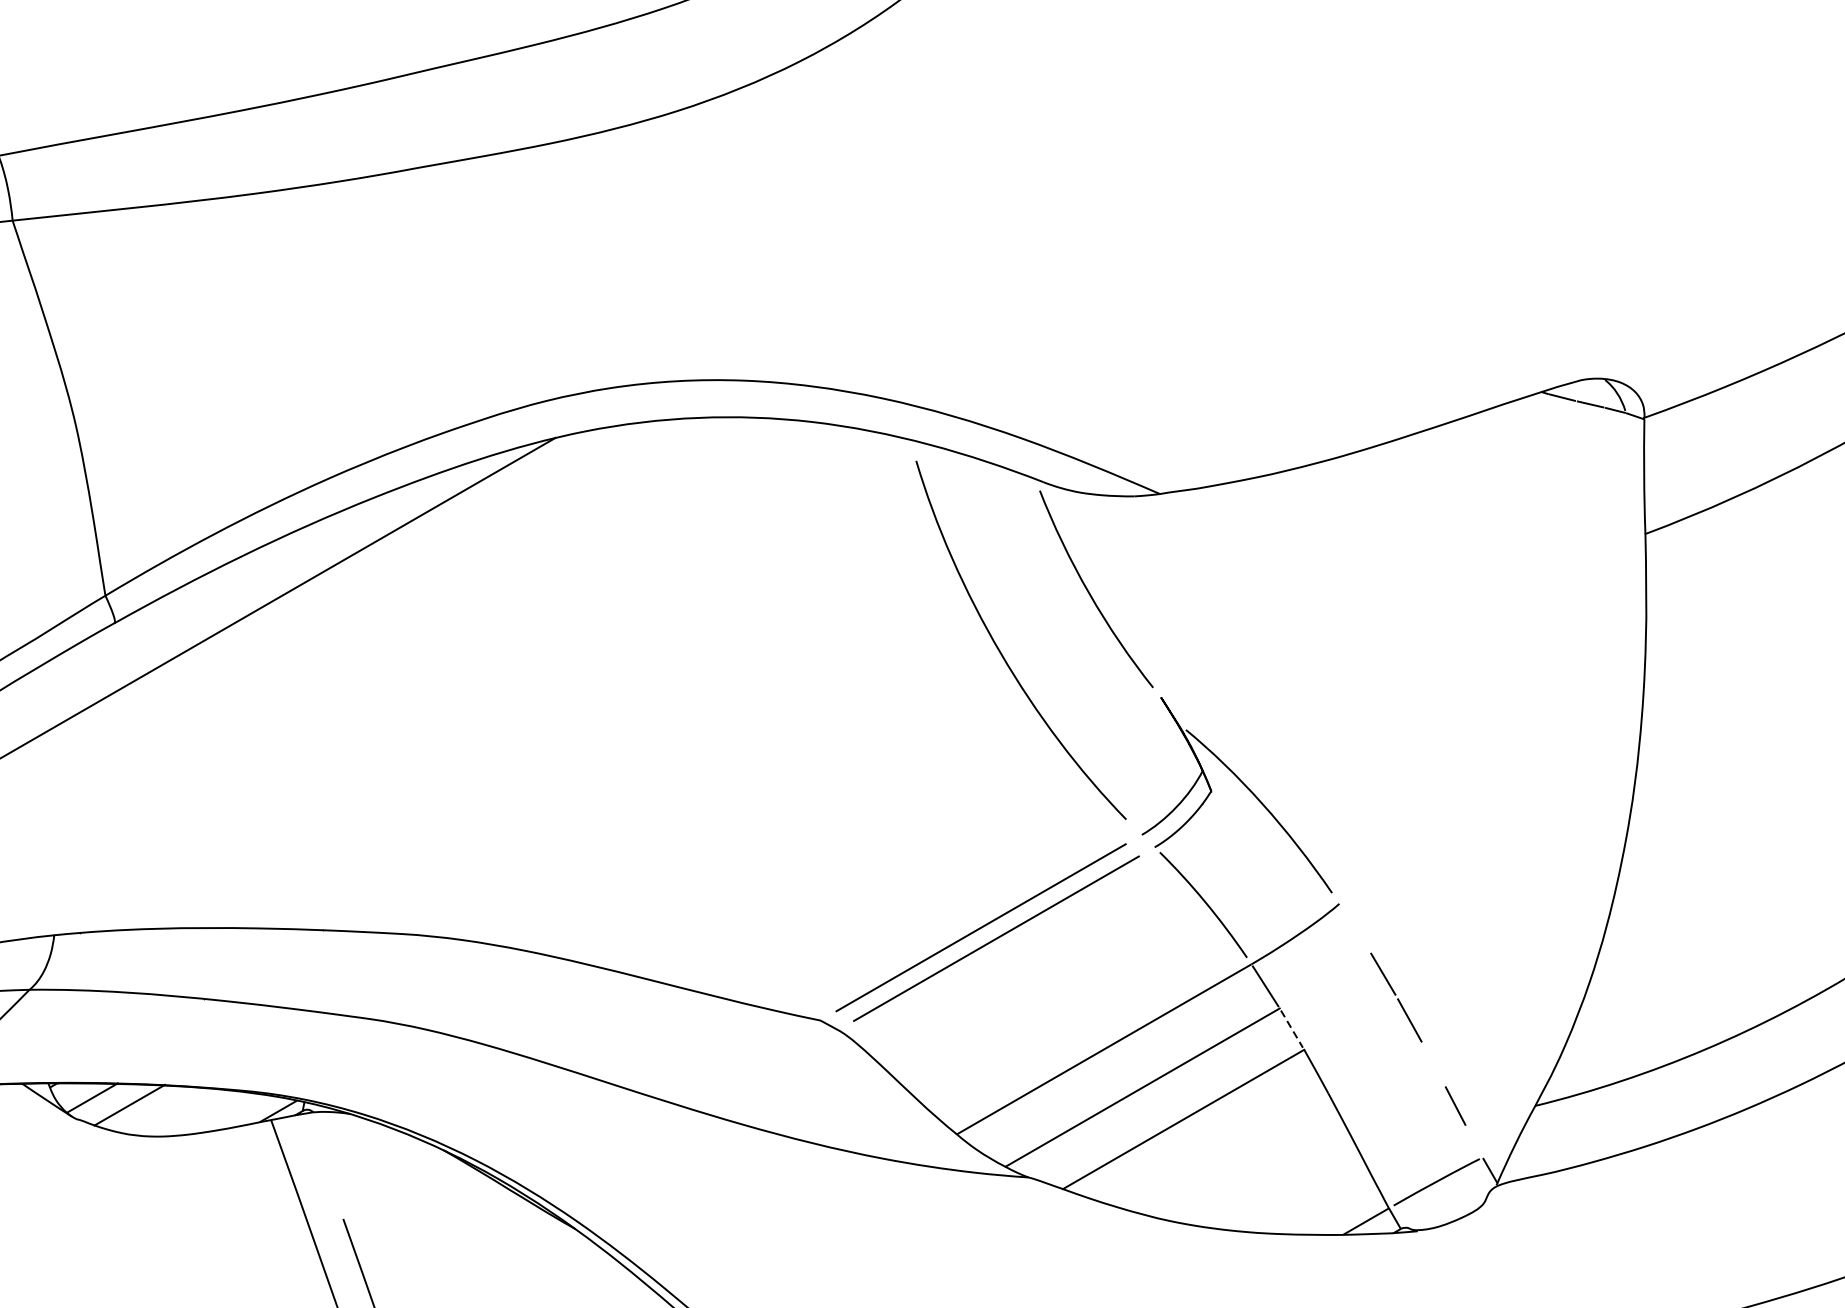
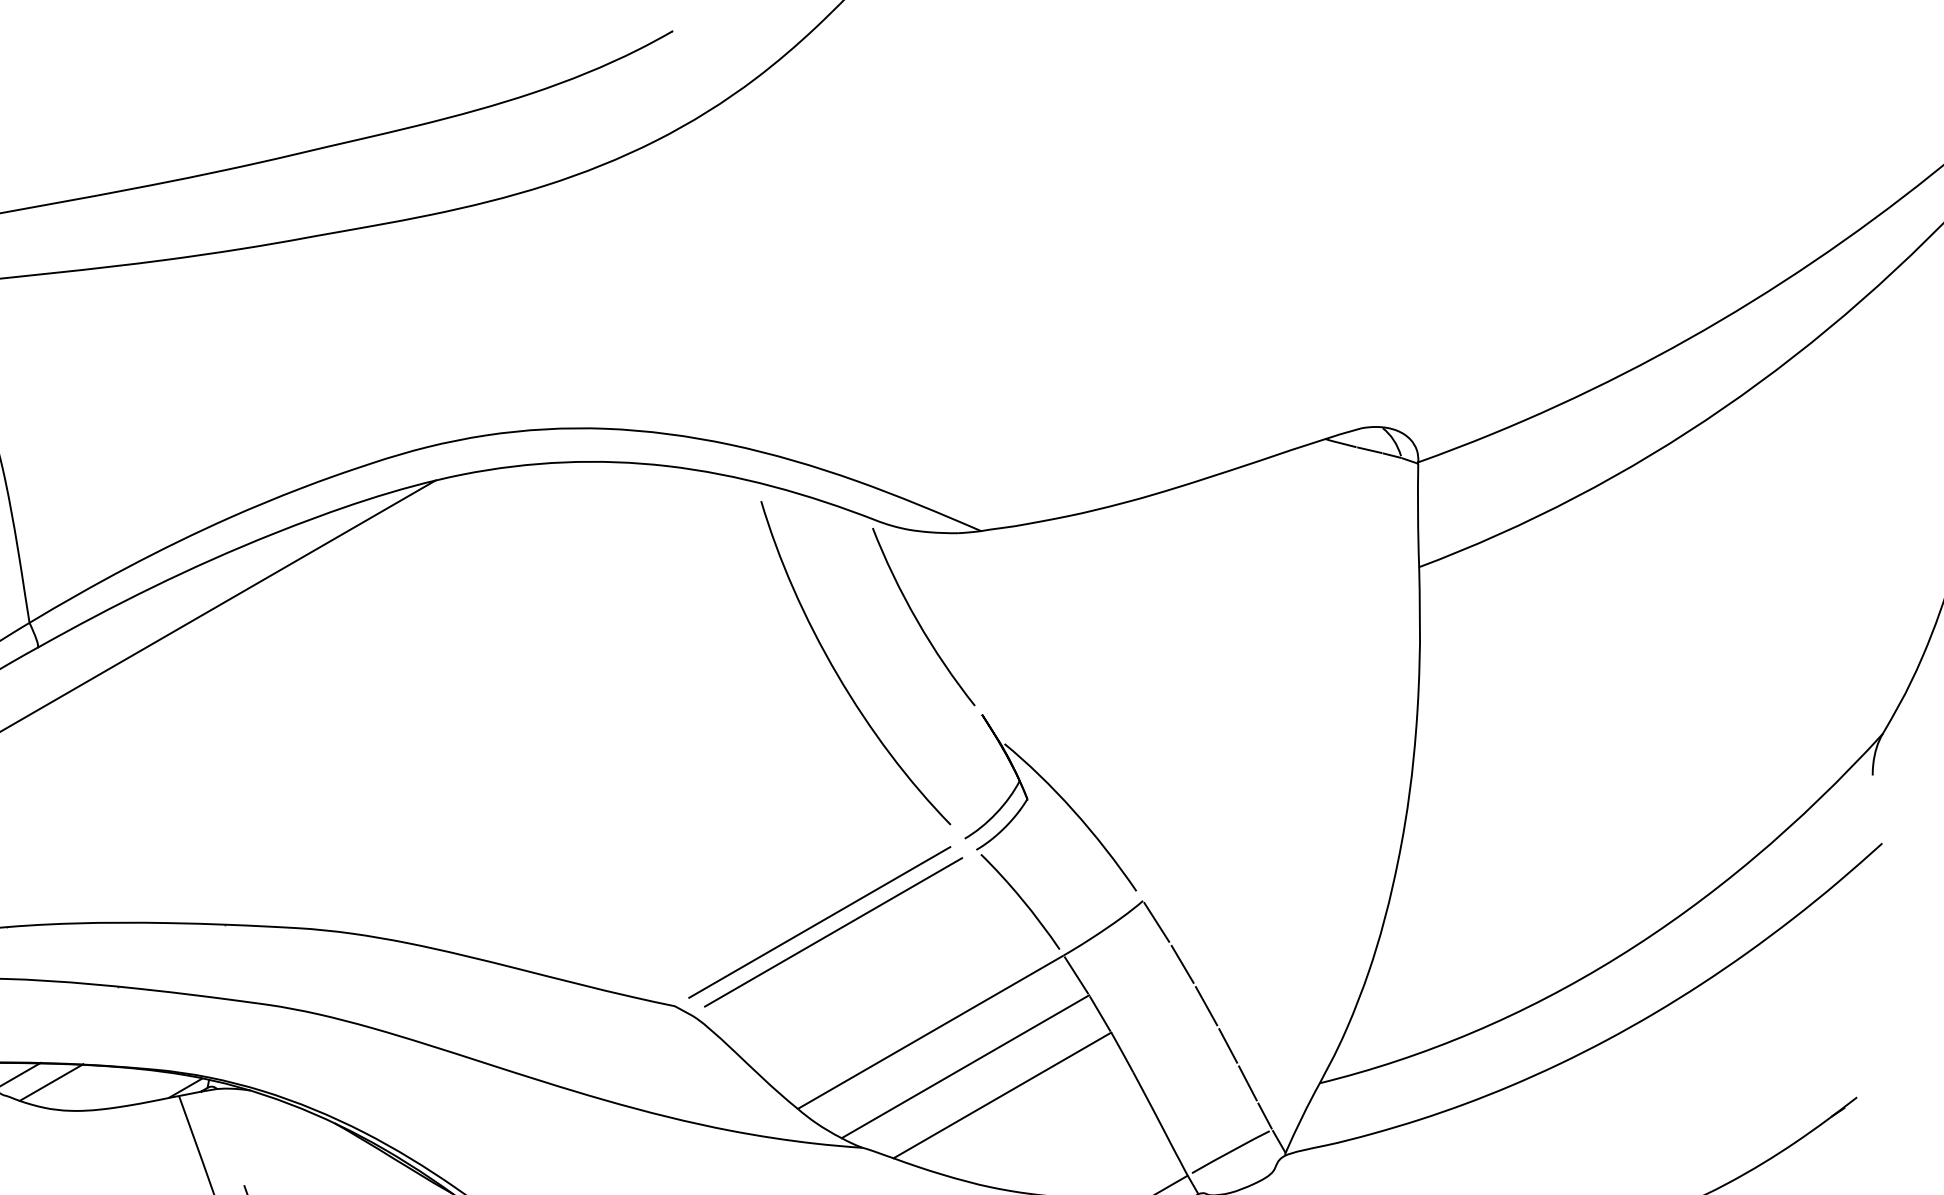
line: (1354, 927) -> (1156, 922), added
line: (1292, 1029) -> (1100, 1014), dashed -> solid
line: (1434, 1064) -> (1228, 1045), added
line: (1474, 1141) -> (1264, 1115), added

